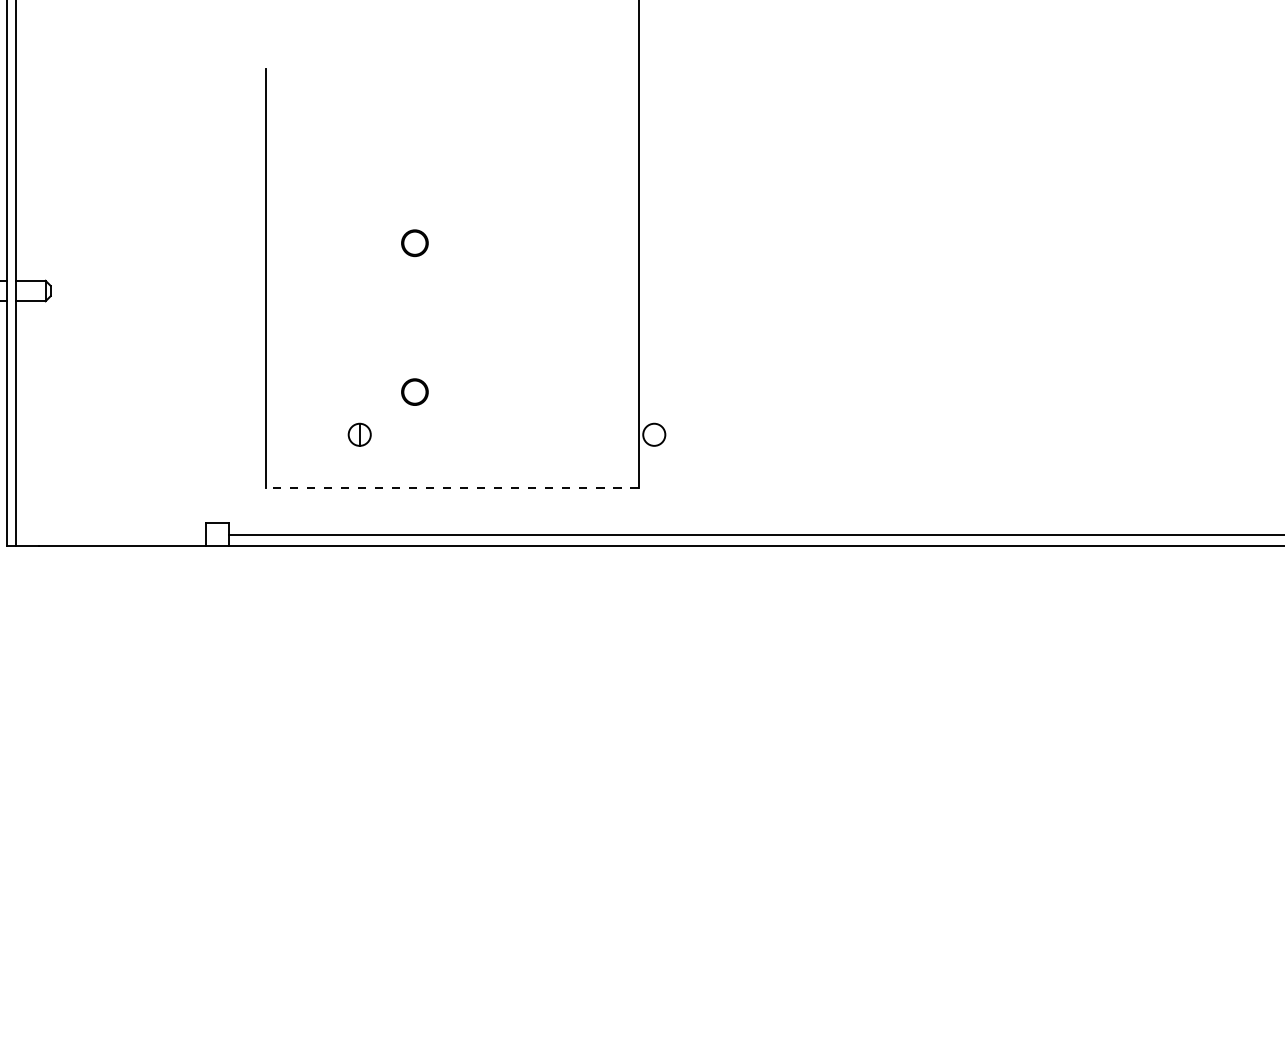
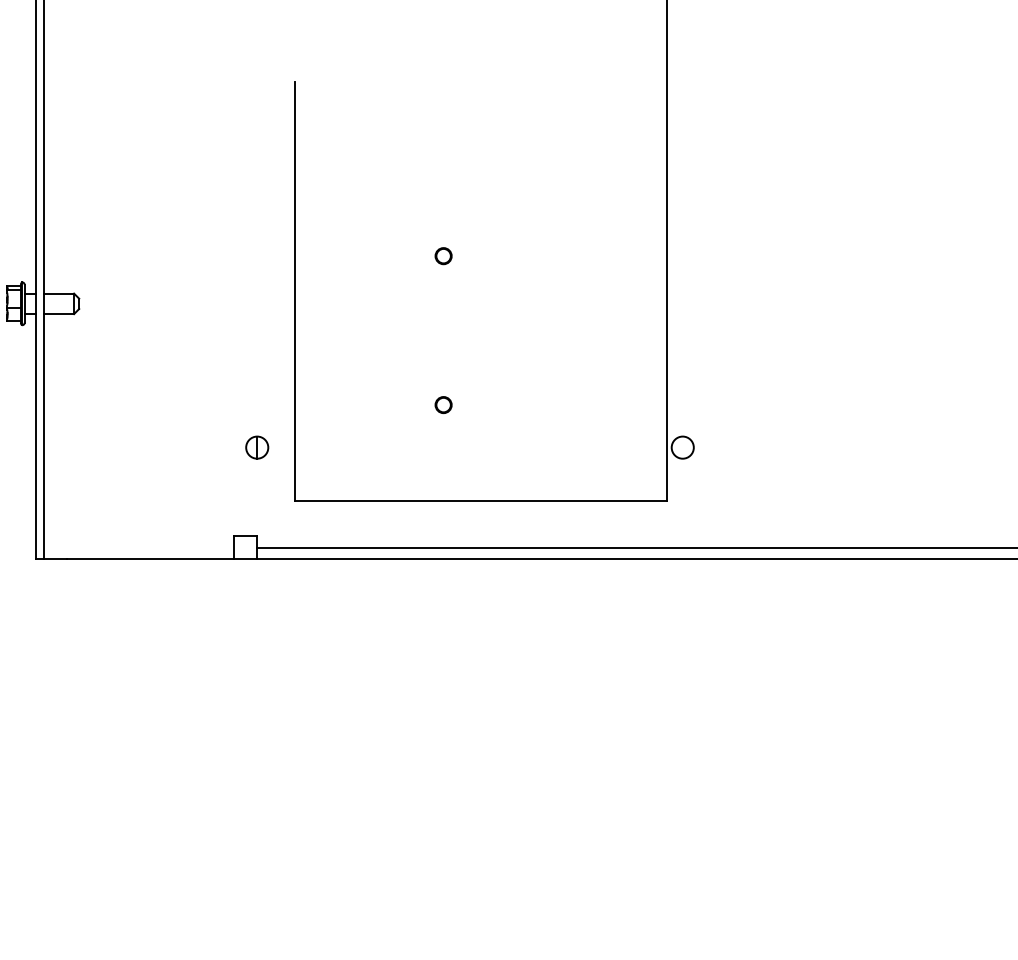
circle: (415, 243) -> (443, 256), size x0.62
circle: (415, 392) -> (443, 405), size x0.62
part: (359, 434) -> (256, 447), moved
line: (451, 488) -> (479, 501), dashed -> solid

